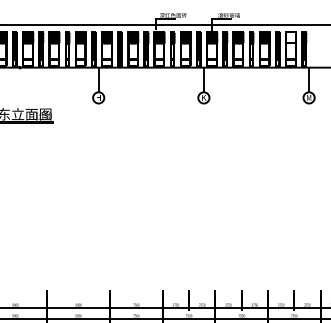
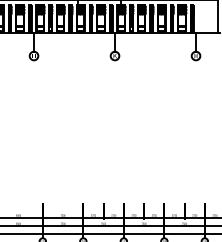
hatch: (290, 37) -> (181, 9), added

